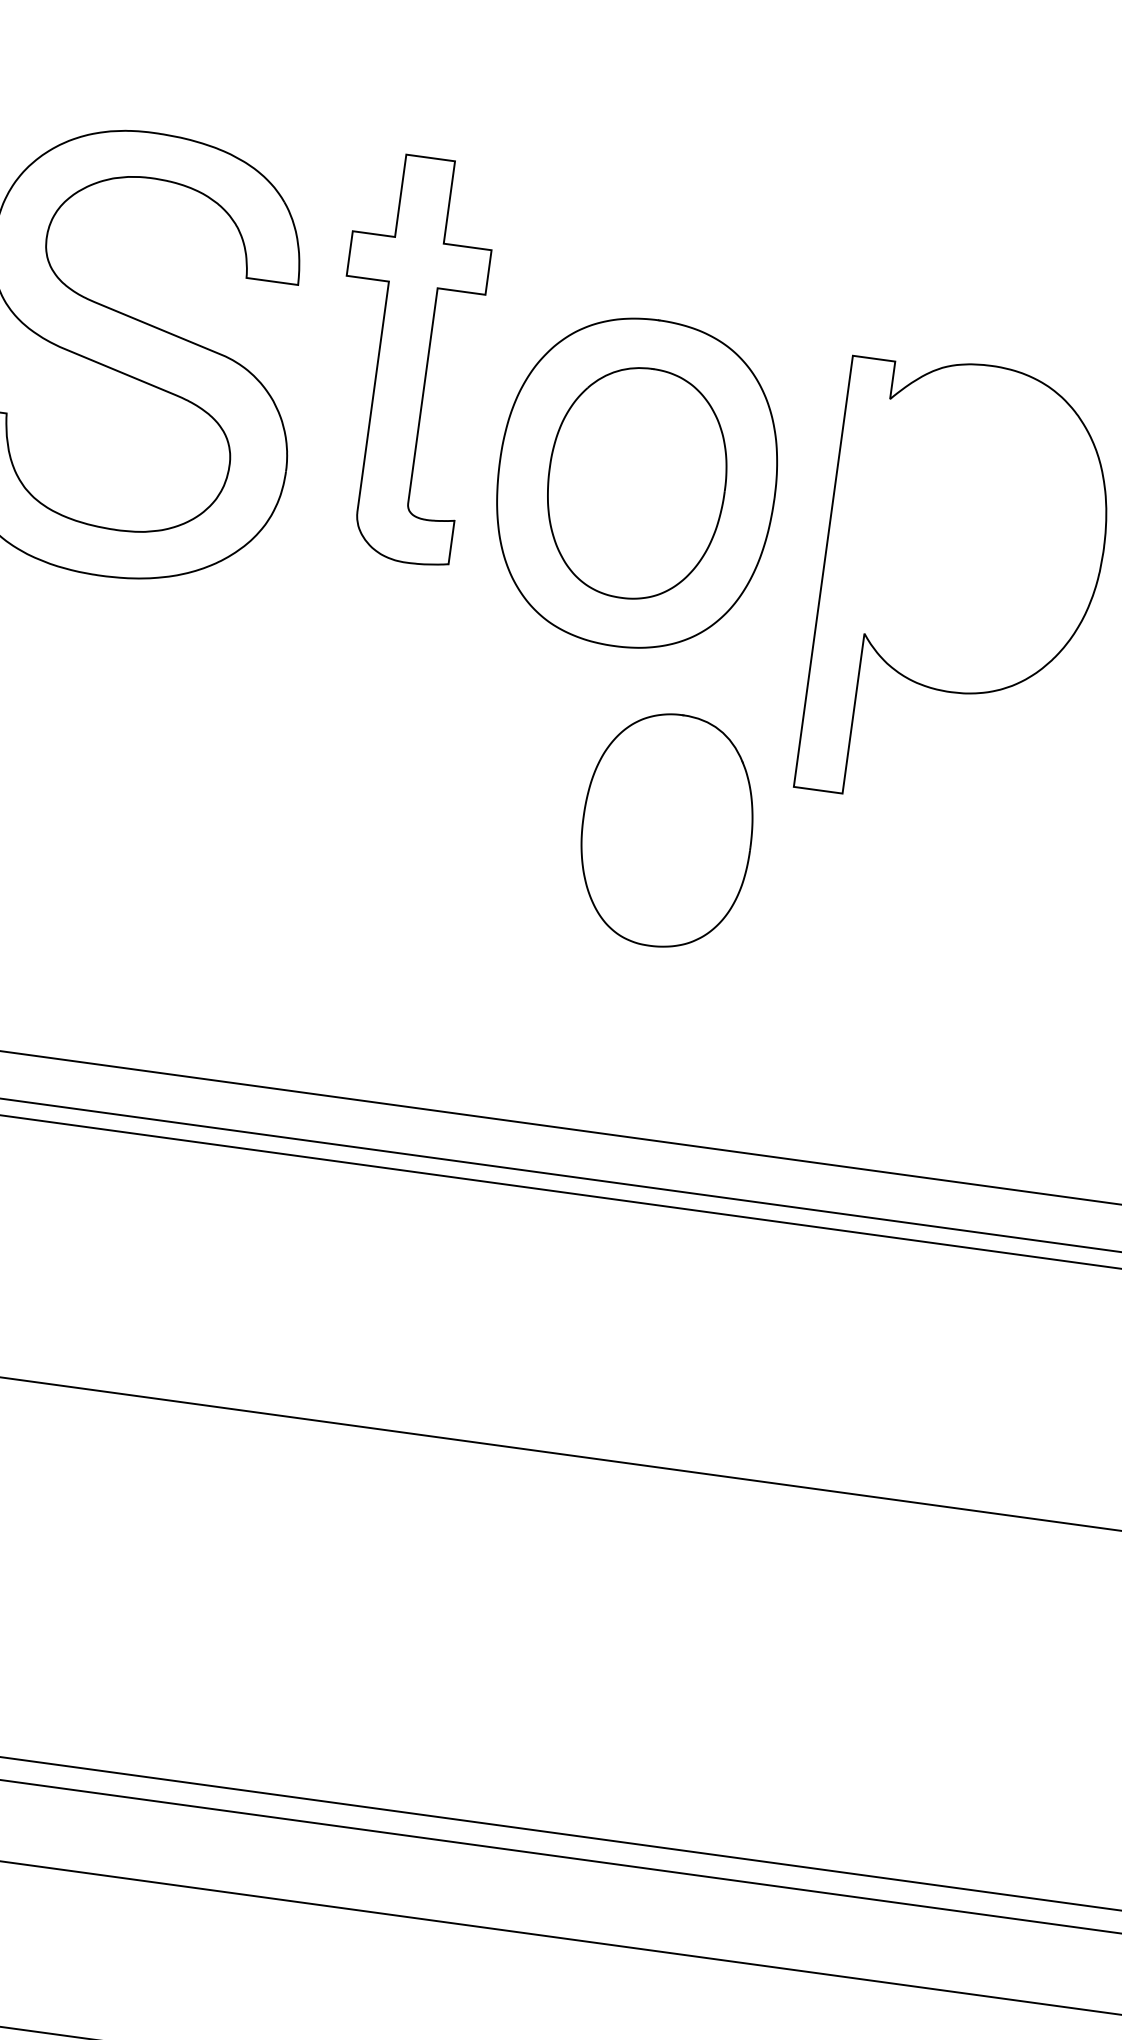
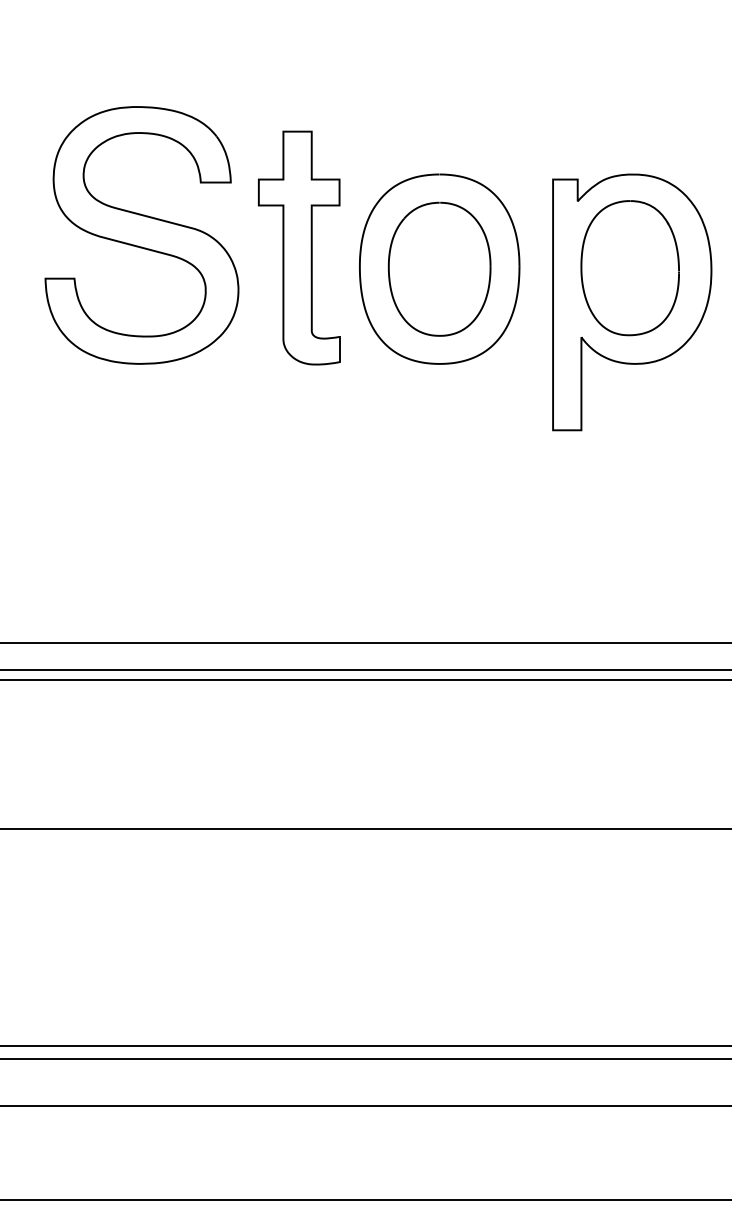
part: (406, 357) -> (299, 247), moved
part: (665, 831) -> (629, 268), moved

